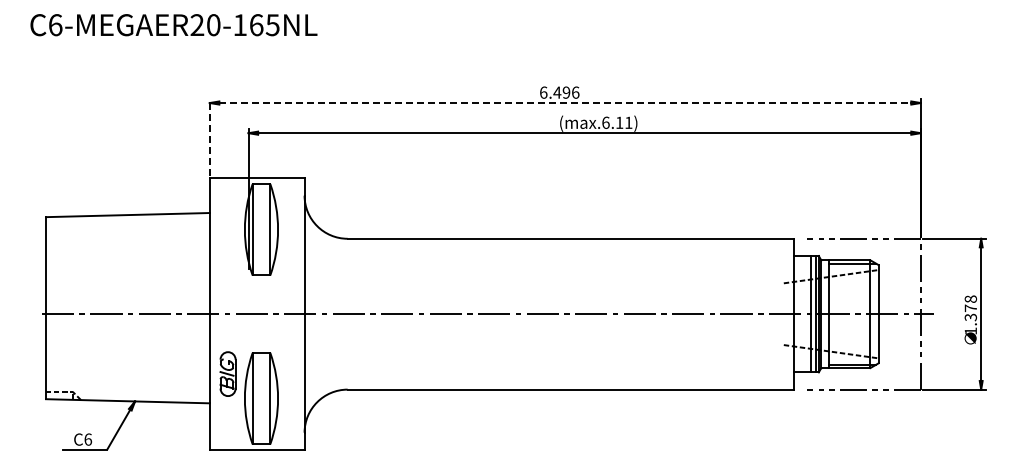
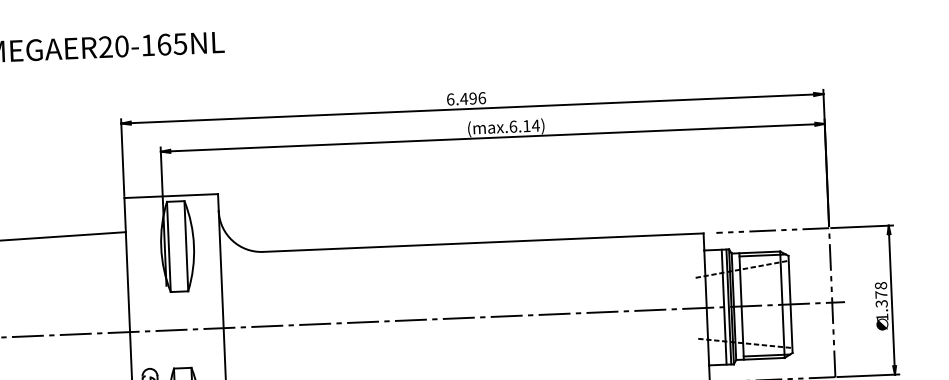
line: (565, 103) -> (472, 109), dashed -> solid
text: (628, 122) -> (535, 125), (max.6.11) -> (max.6.14)
line: (209, 137) -> (122, 157), dashed -> solid

